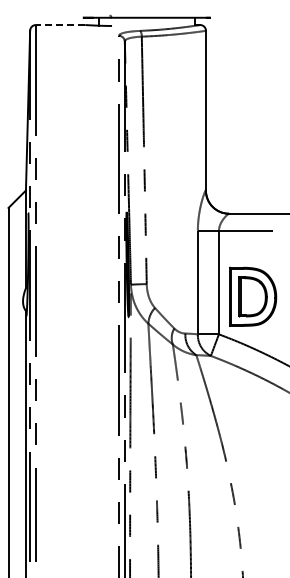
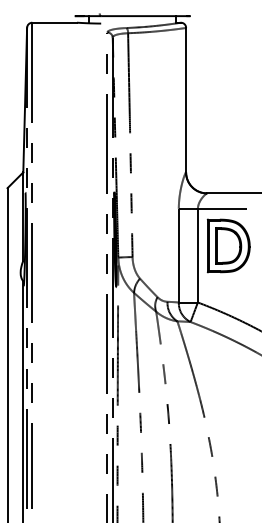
line: (60, 25) -> (54, 23), dashed -> solid
part: (253, 296) -> (229, 245), moved

